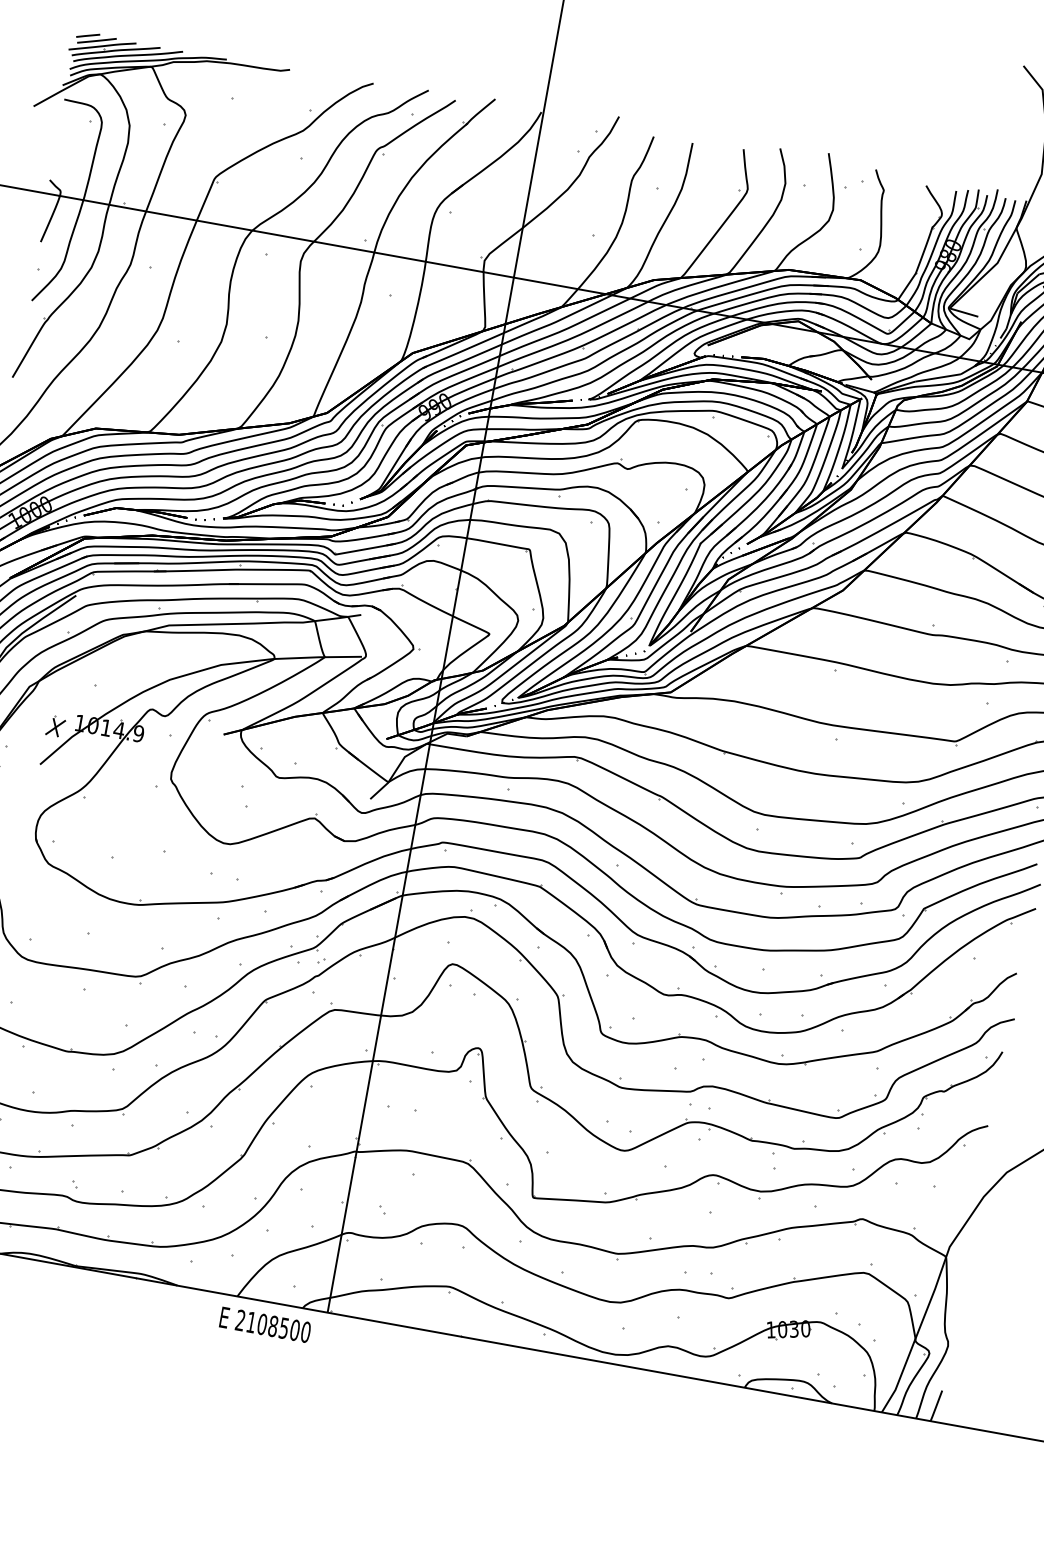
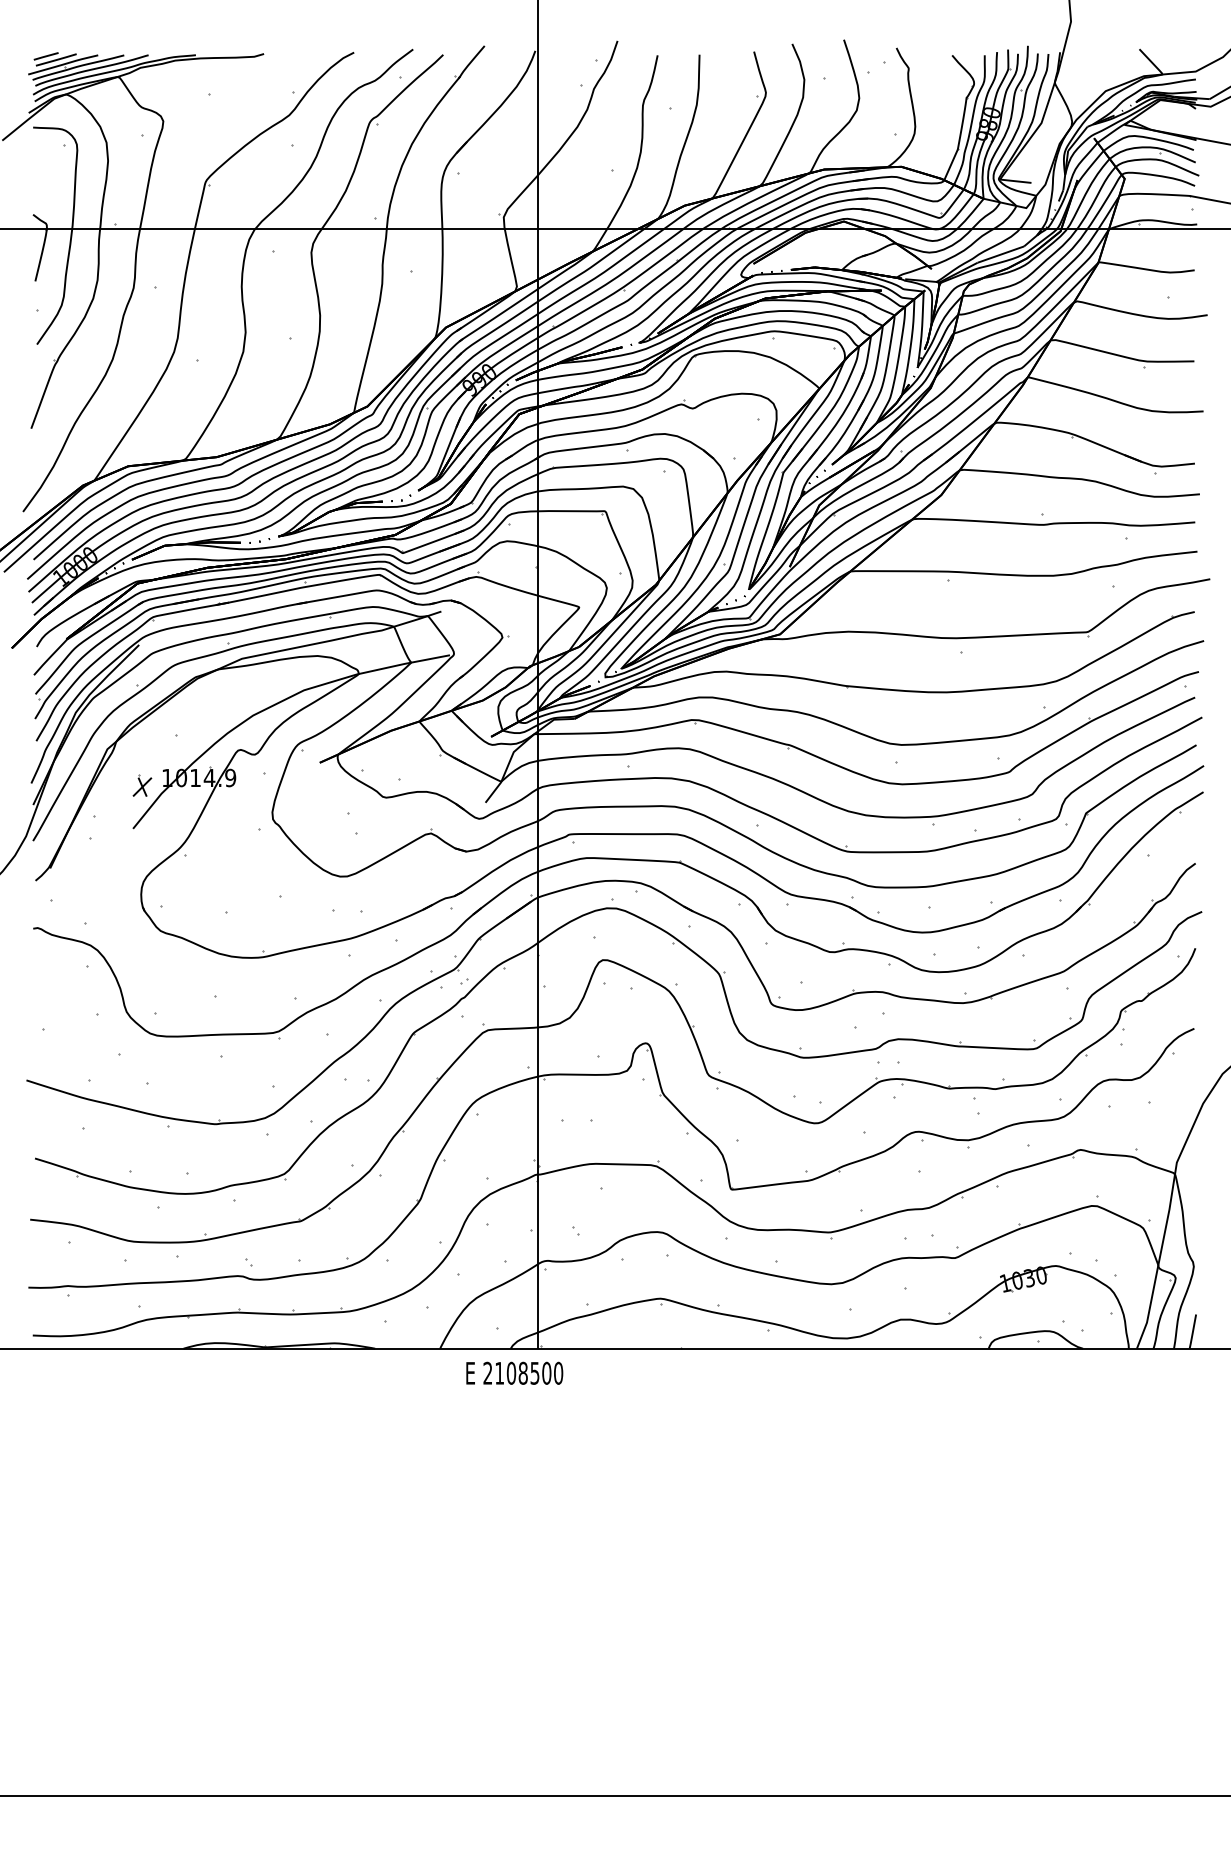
text: (265, 1324) -> (514, 1372), moved

